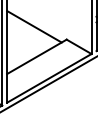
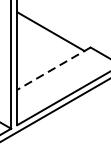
line: (36, 57) -> (53, 69), solid -> dashed

